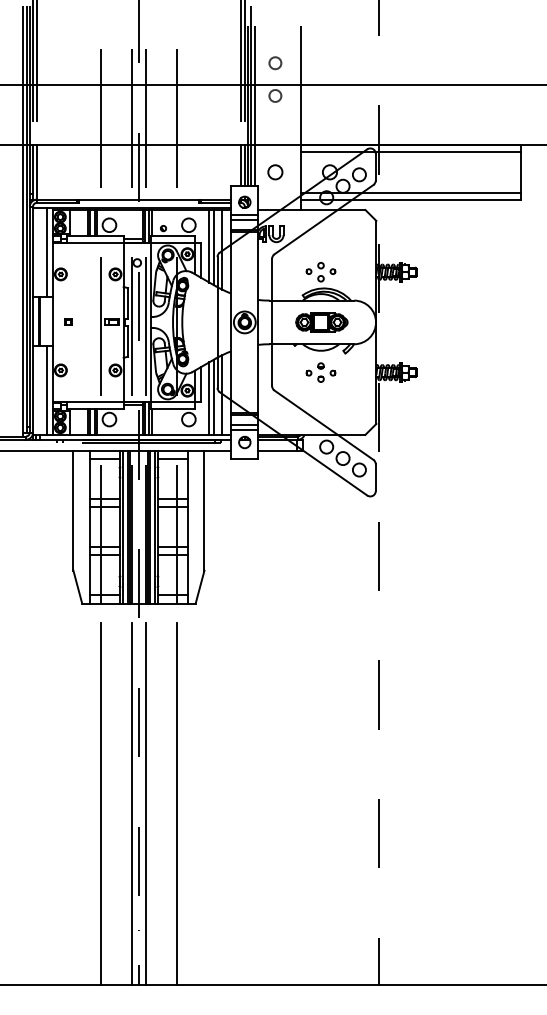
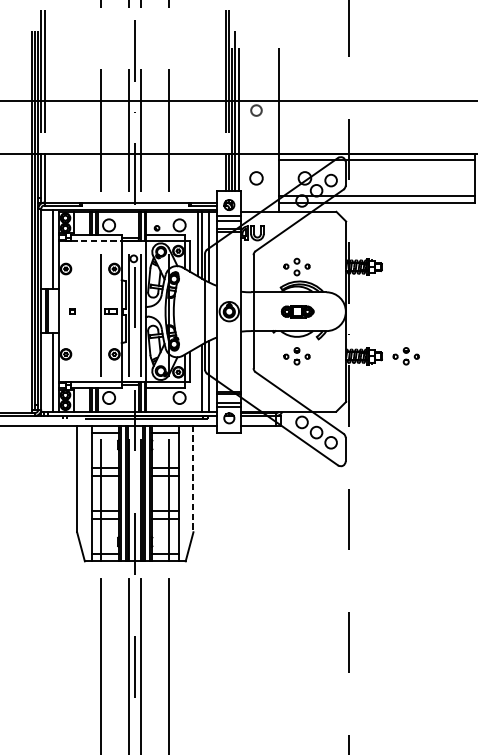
circle: (275, 63) -> (256, 81), removed
line: (95, 242) -> (96, 240), solid -> dashed
part: (321, 322) -> (297, 311), size x0.7
part: (443, 372) -> (405, 356), added
line: (209, 398) -> (197, 379), removed
line: (204, 511) -> (193, 479), solid -> dashed

